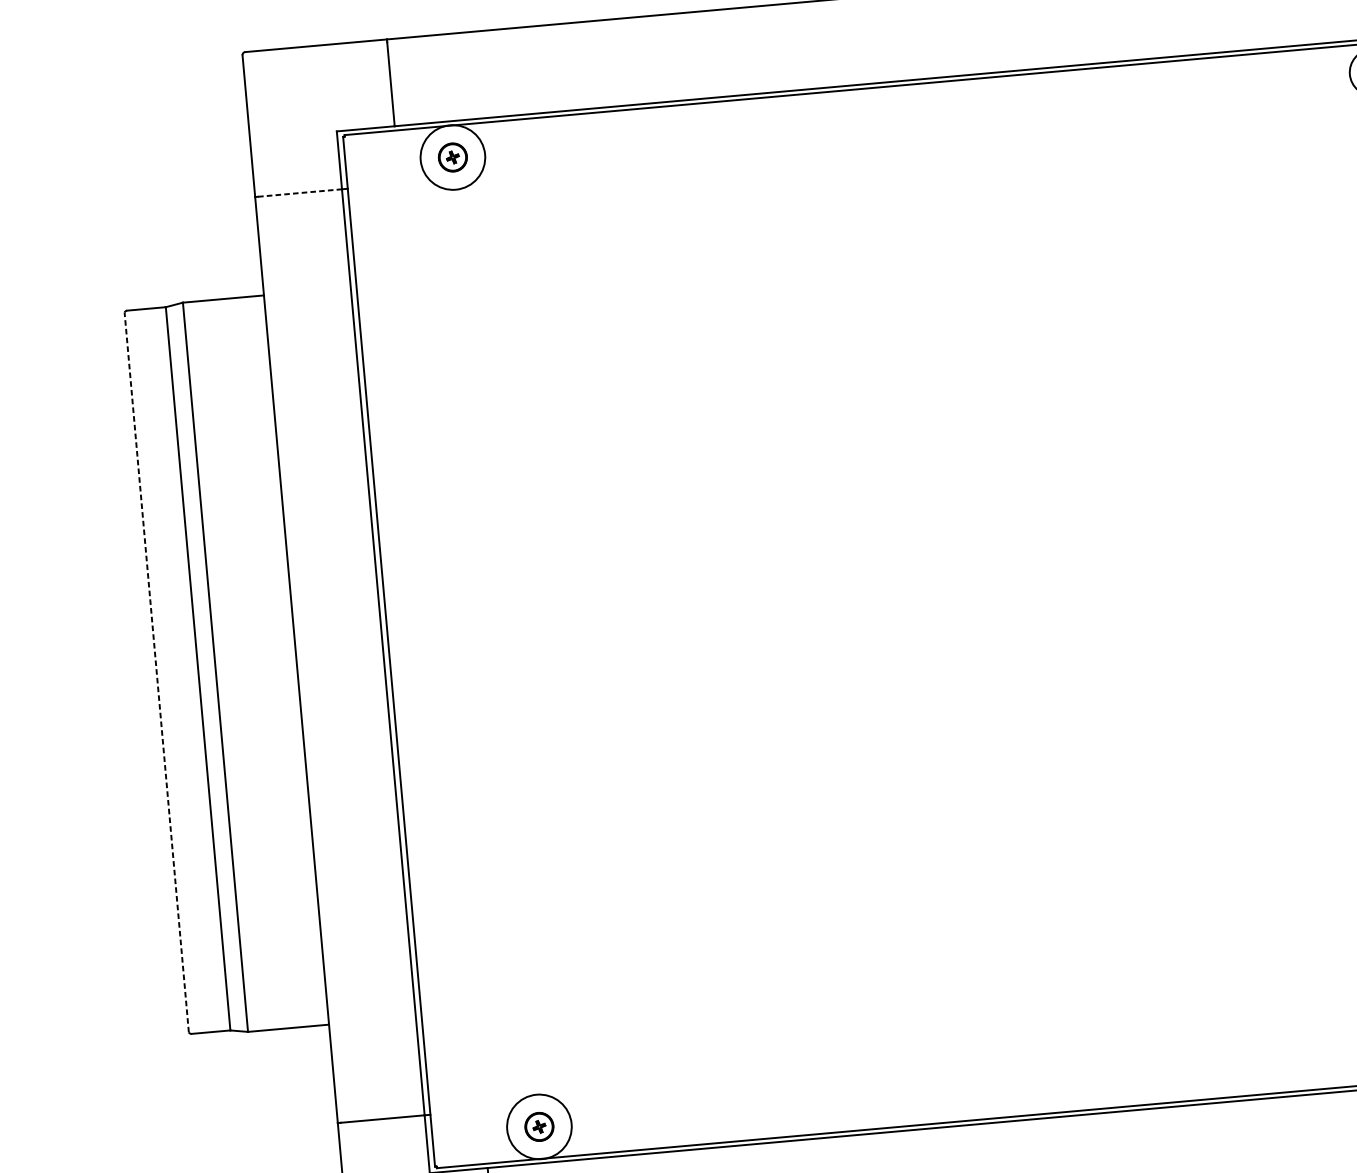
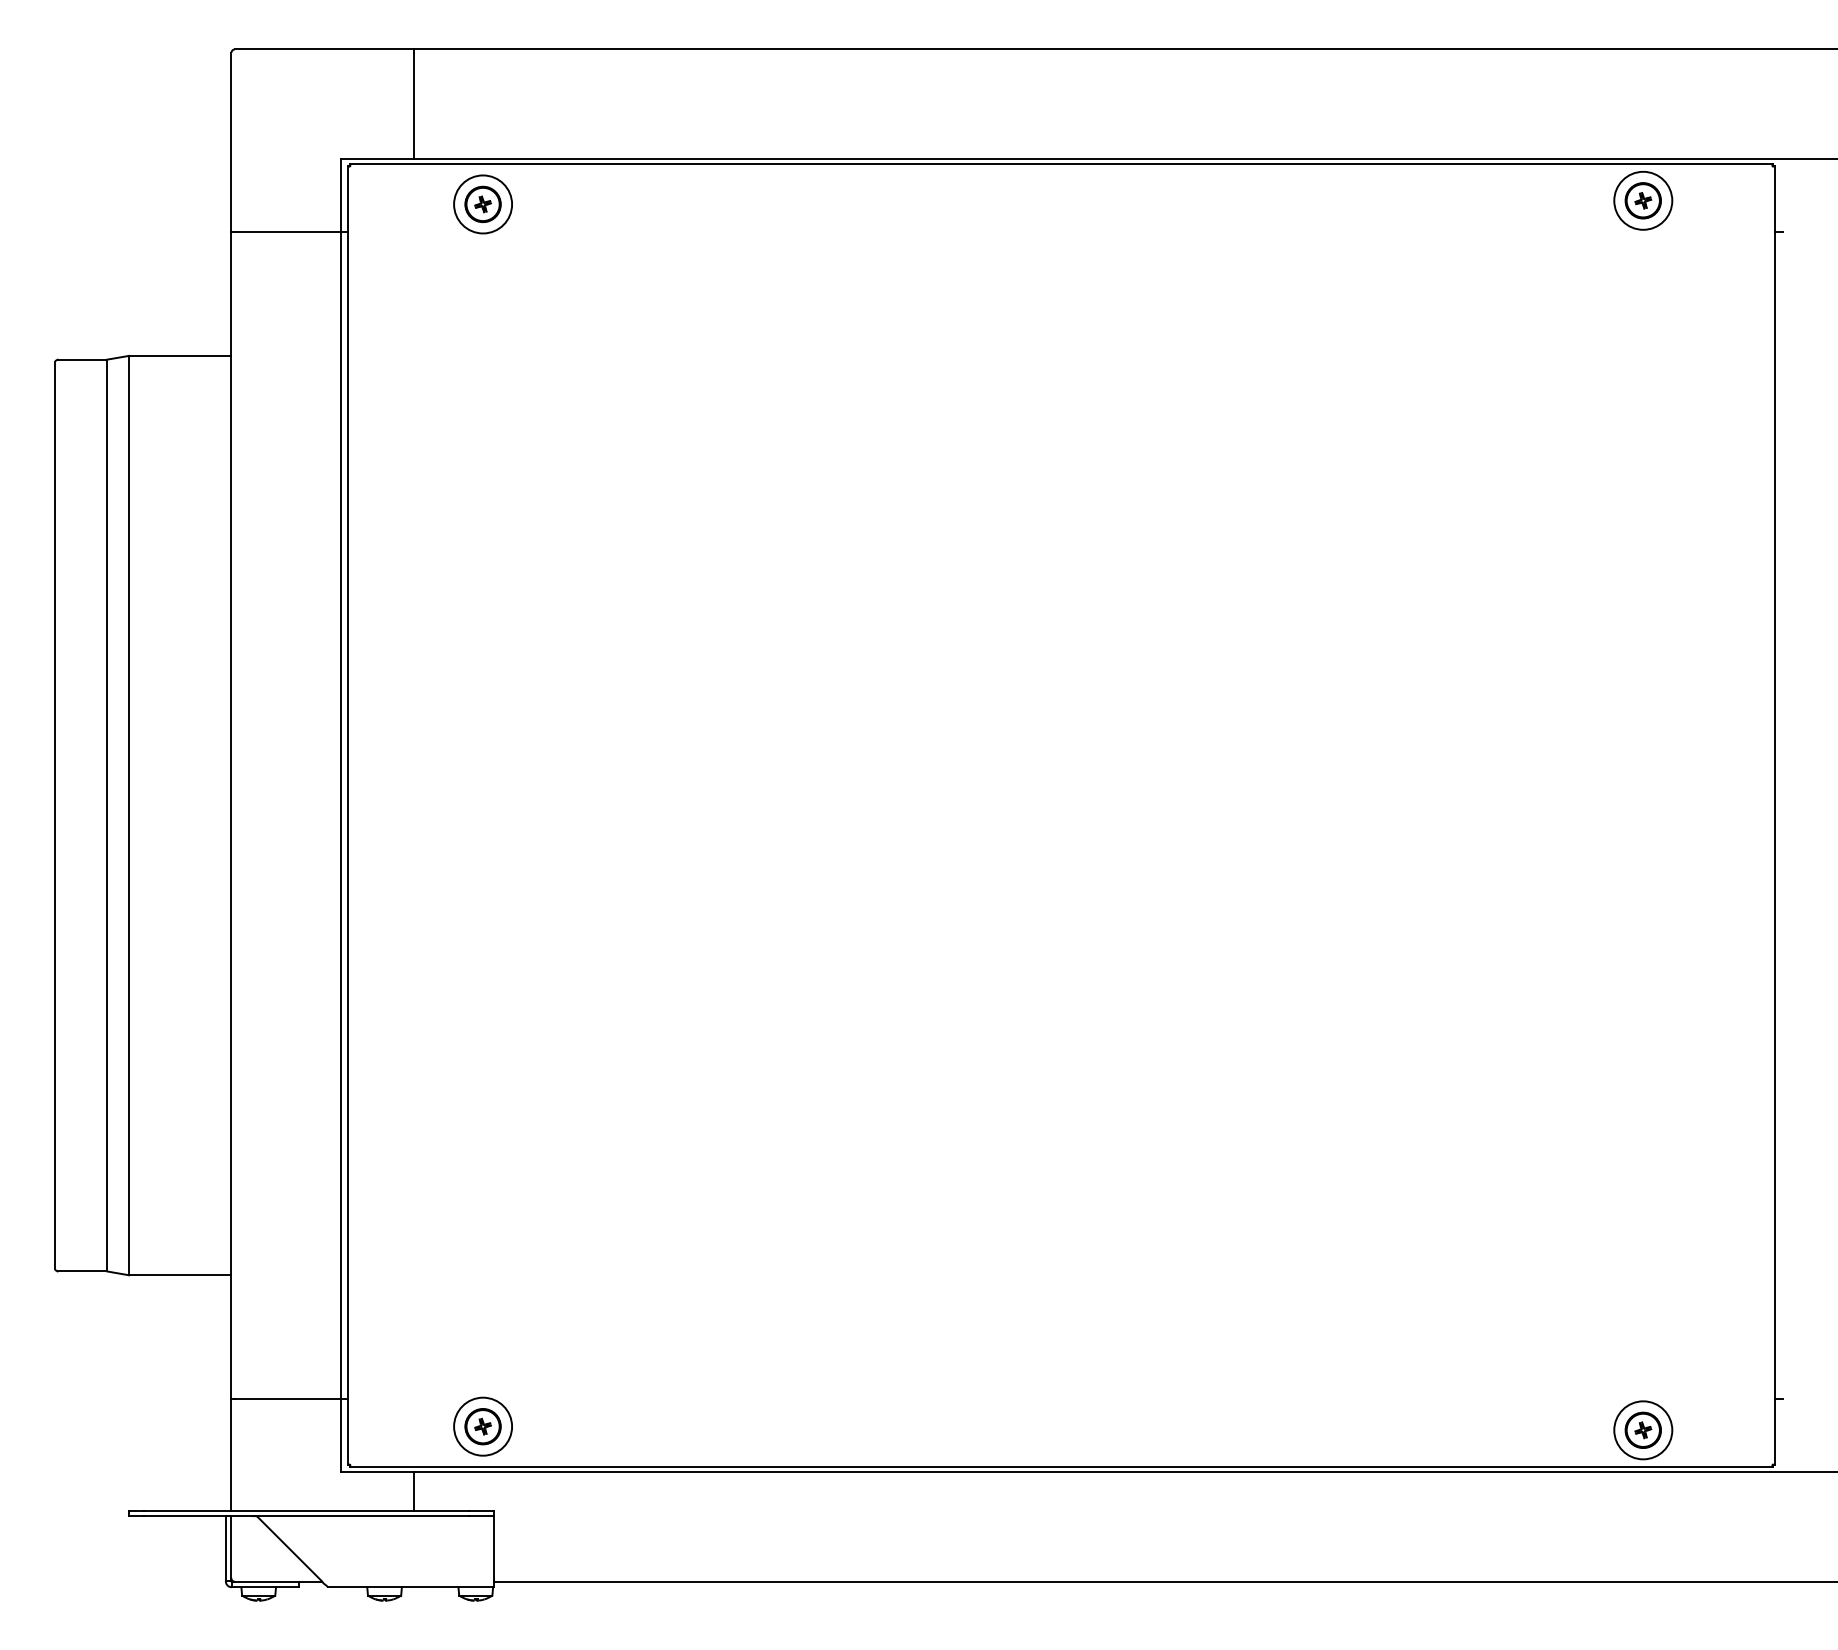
circle: (453, 157) -> (483, 204), size x0.71
line: (299, 192) -> (287, 231), dashed -> solid
line: (157, 672) -> (55, 815), dashed -> solid
circle: (539, 1126) -> (483, 1426), size x0.71

